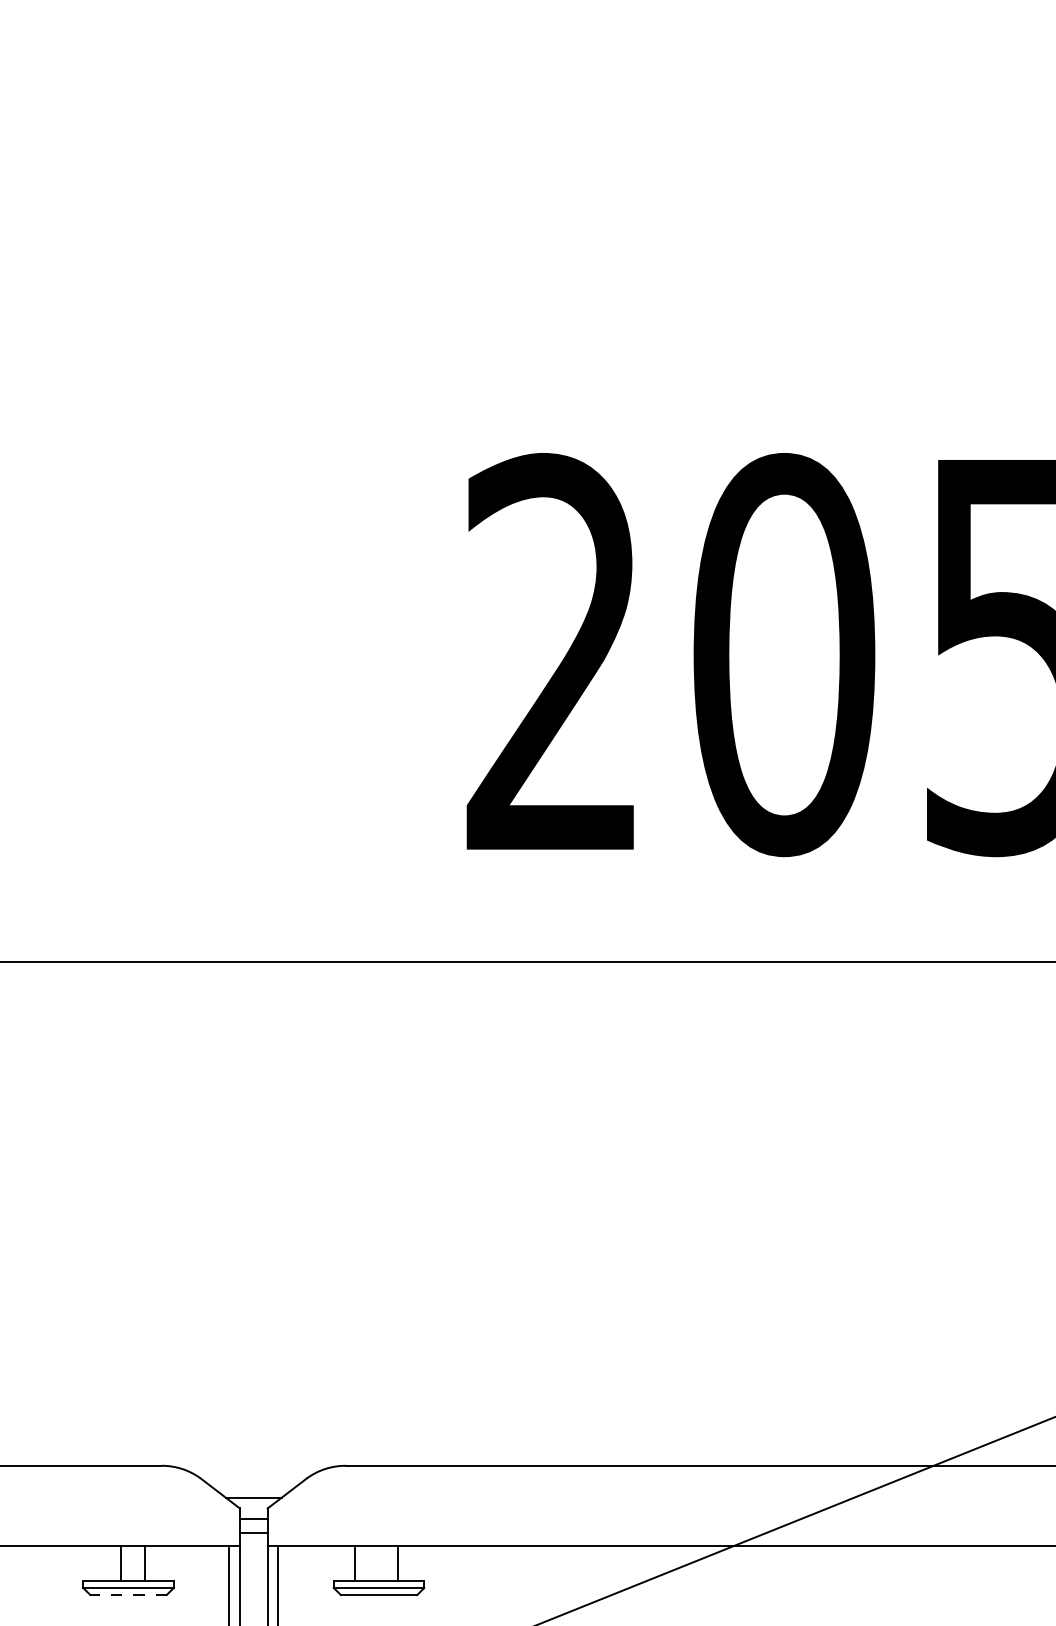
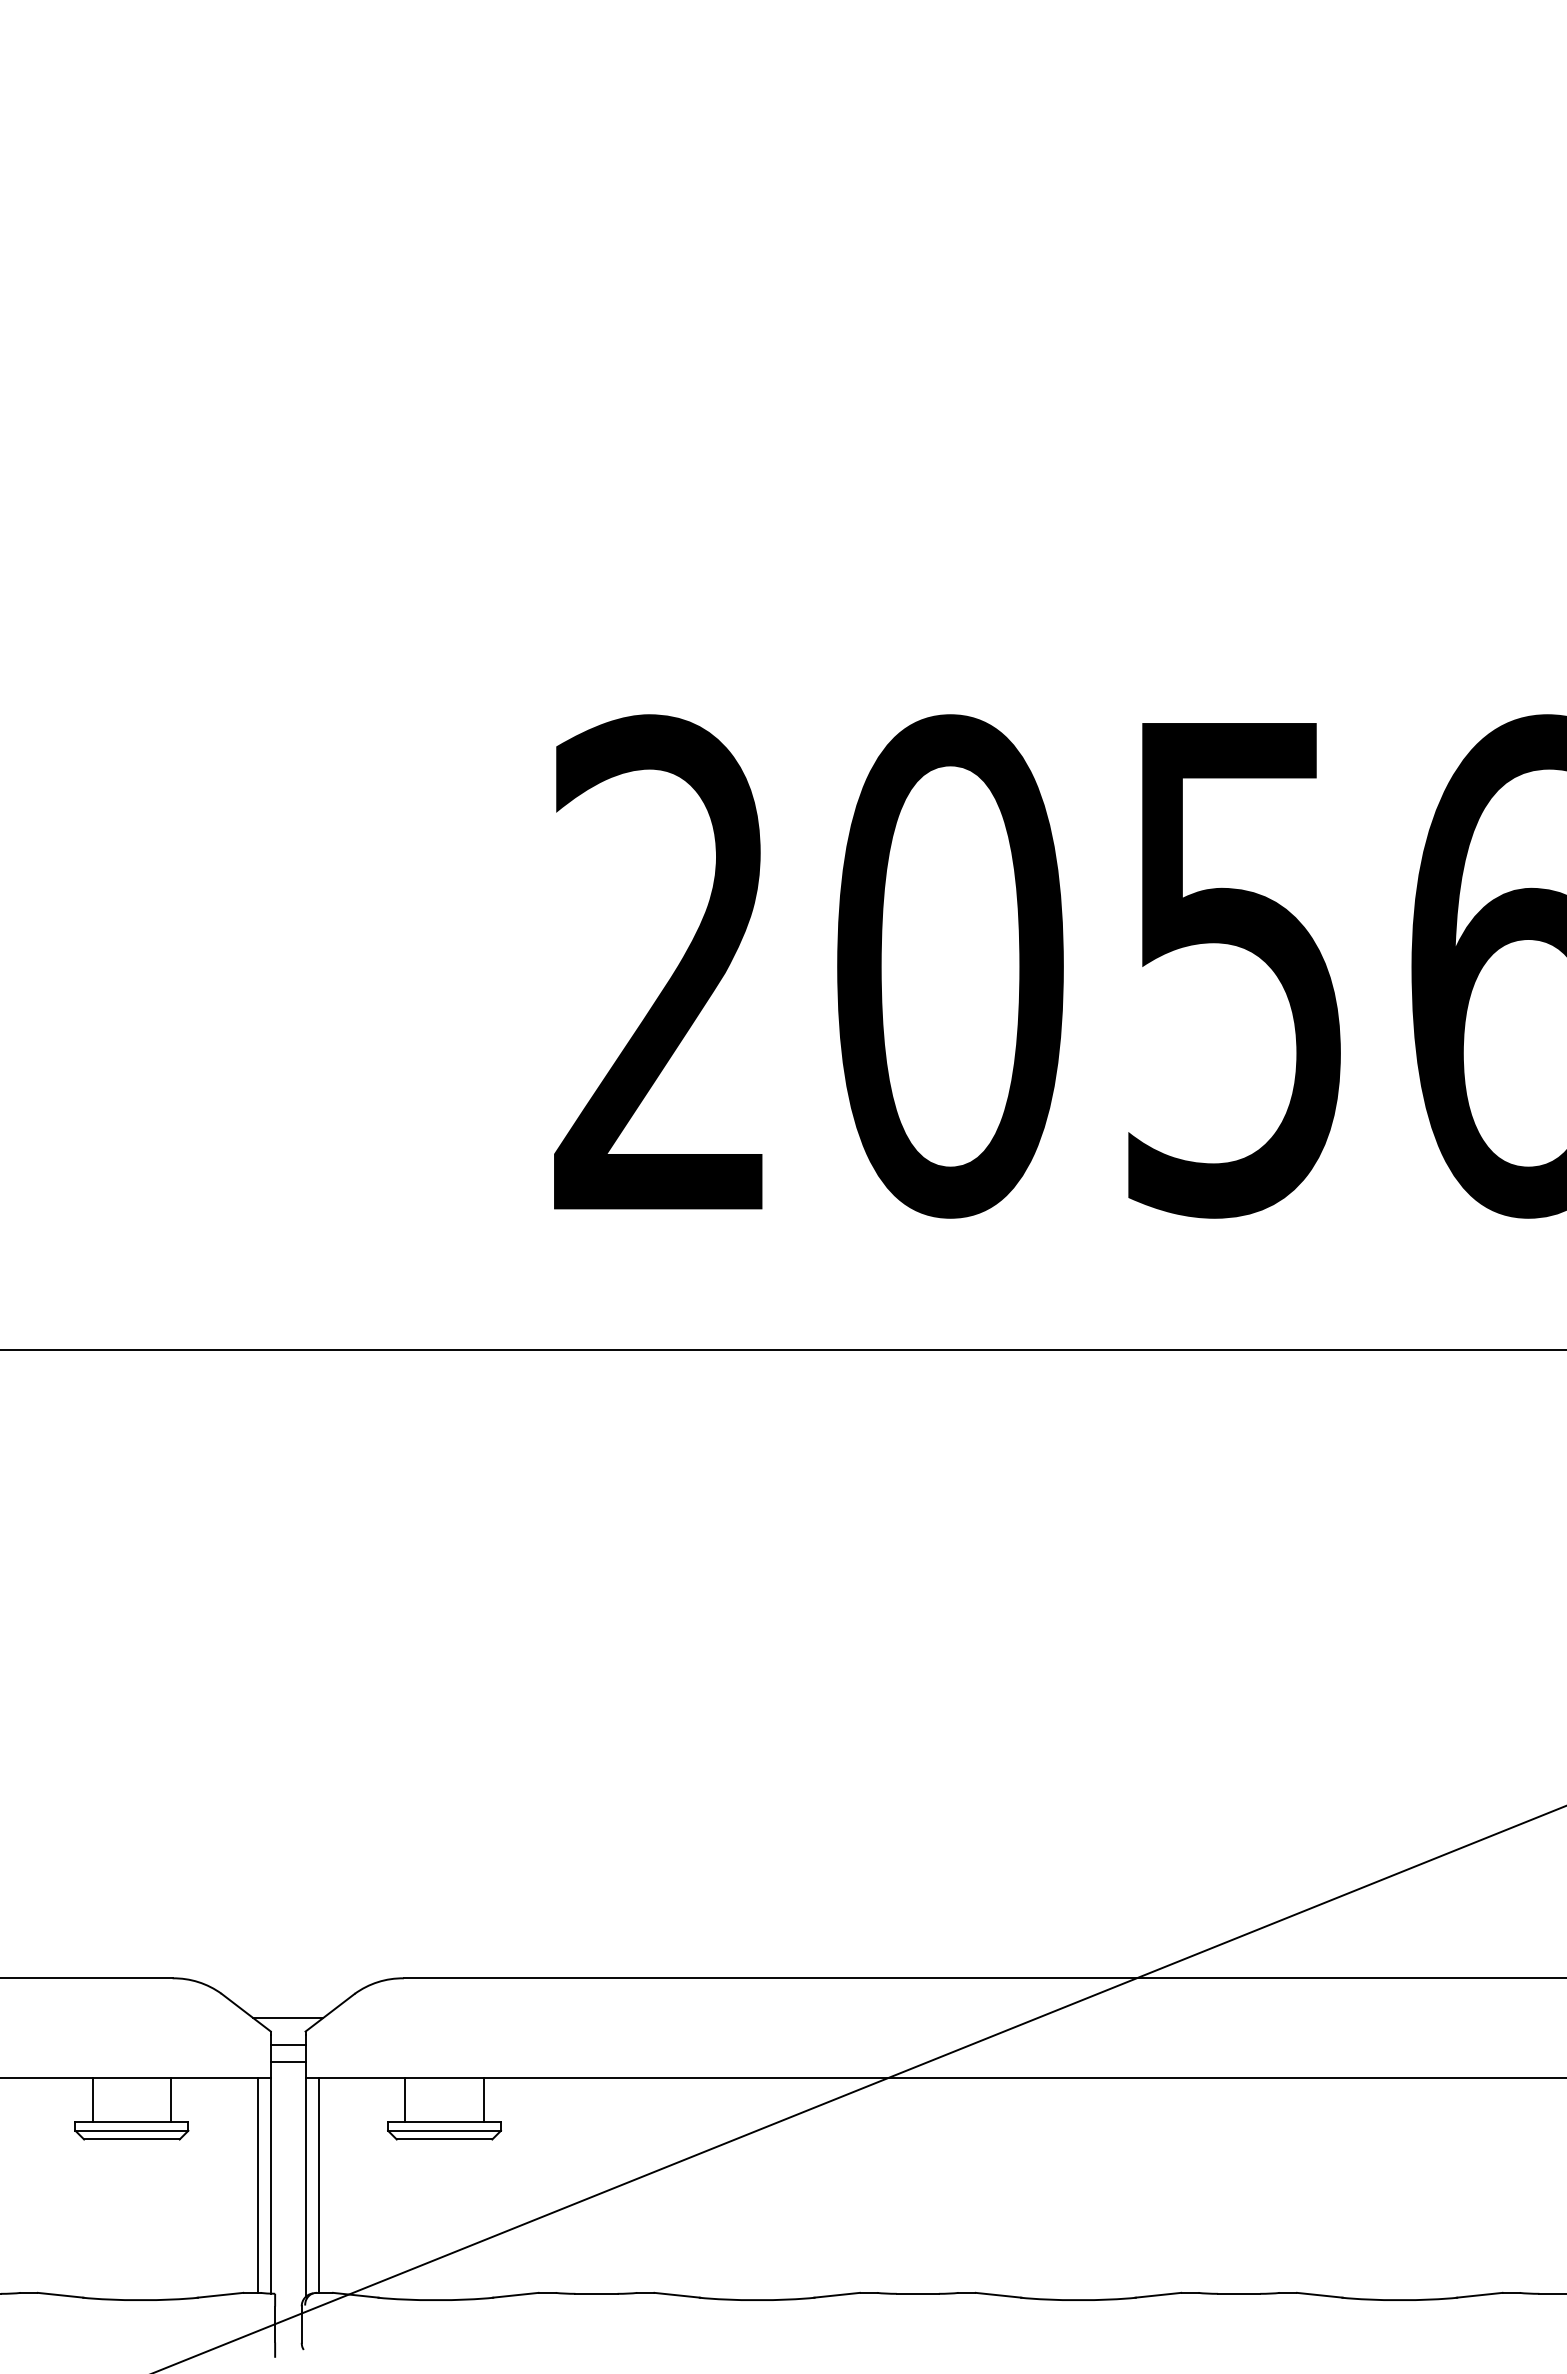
line: (120, 1563) -> (171, 2100), moved
line: (145, 1563) -> (92, 2100), moved
line: (354, 1563) -> (483, 2100), moved
line: (398, 1563) -> (405, 2100), moved
line: (128, 1594) -> (131, 2139), dashed -> solid

